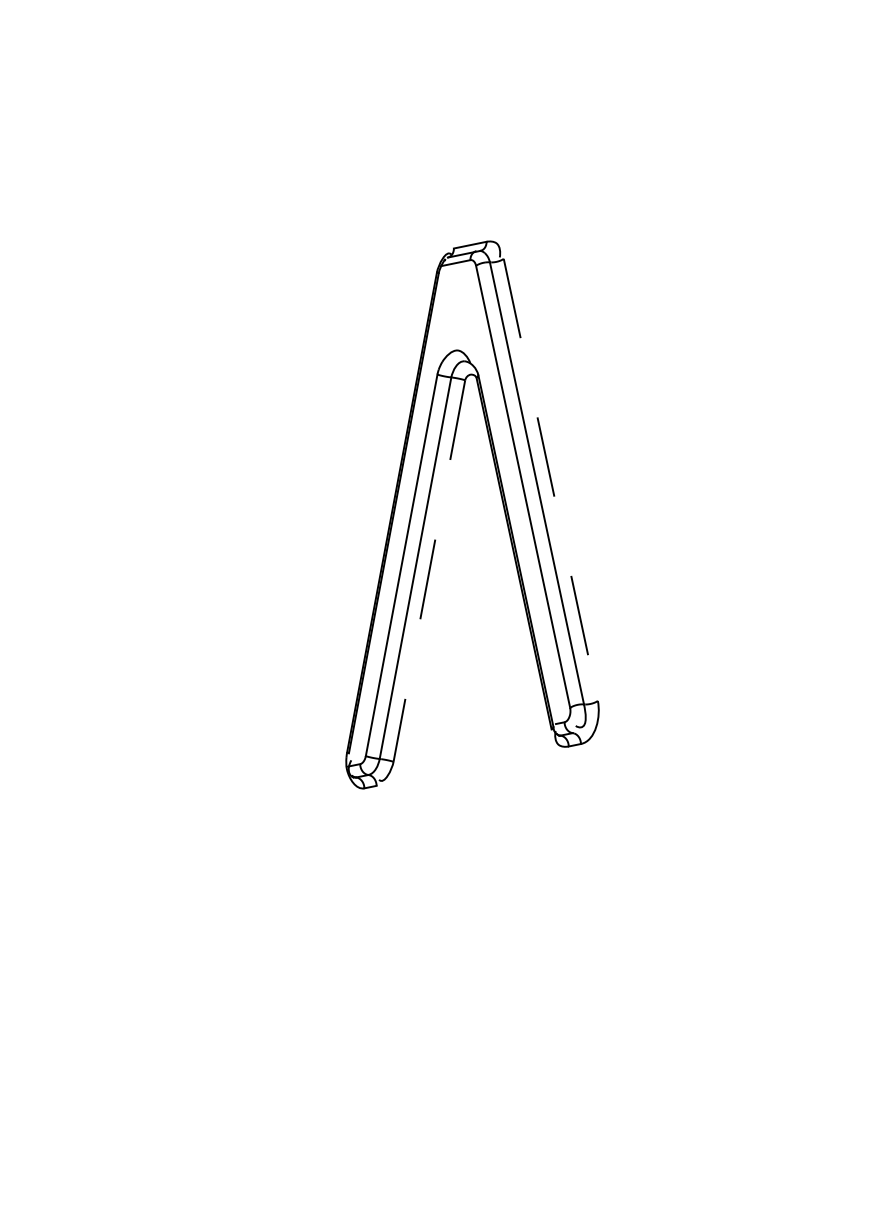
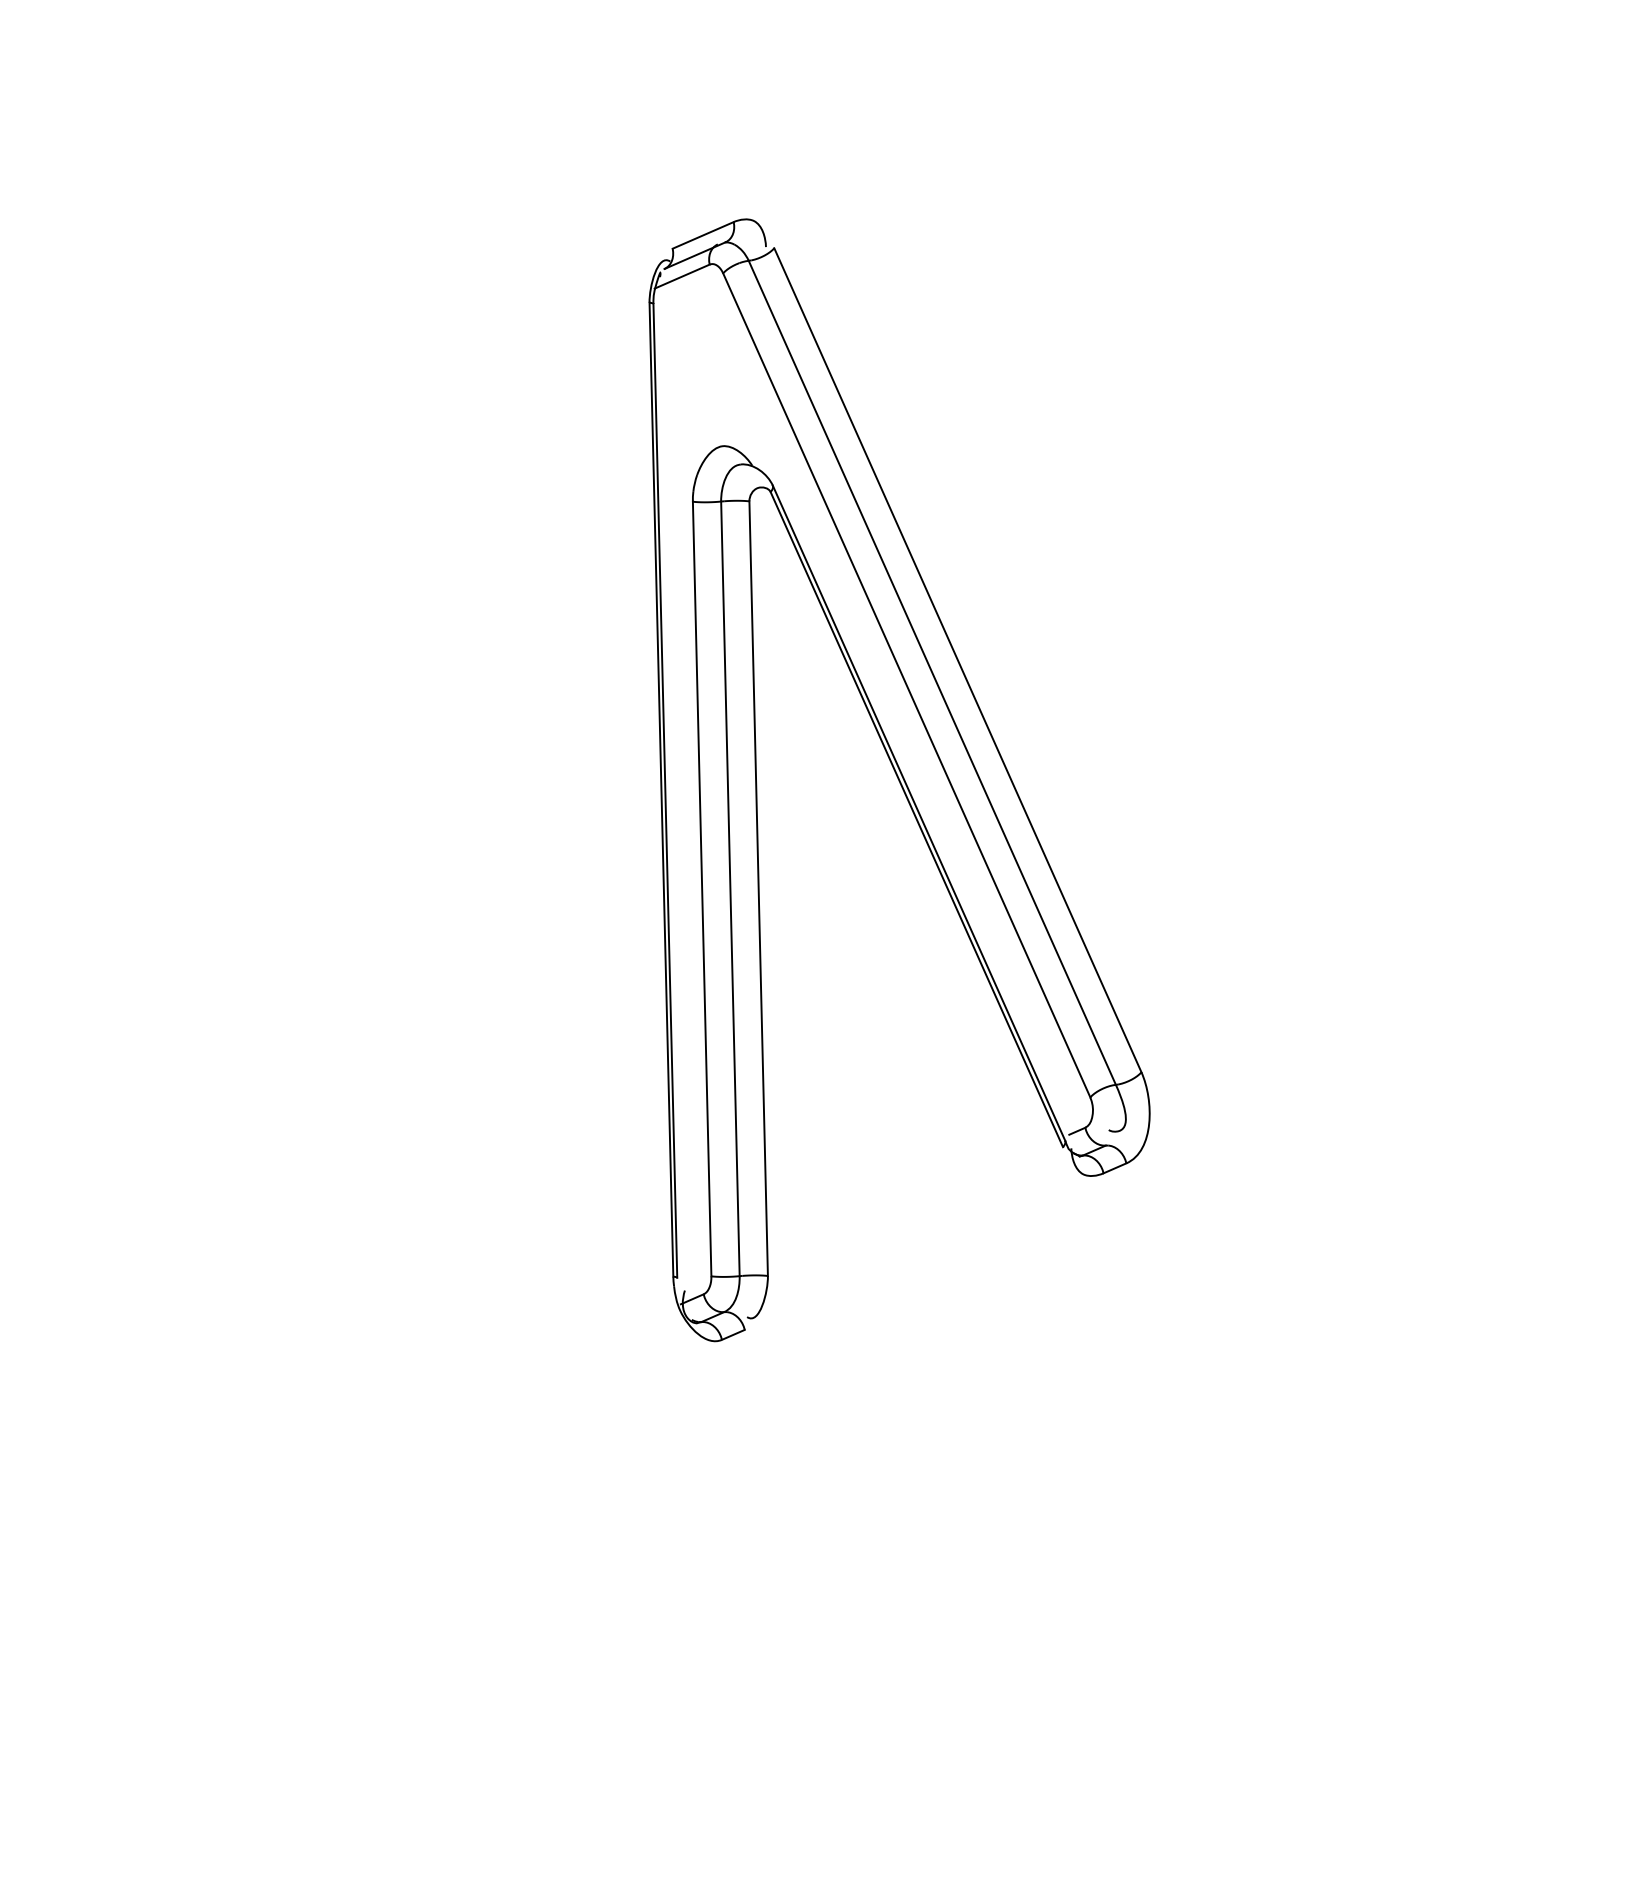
line: (550, 479) -> (957, 659), dashed -> solid
line: (429, 571) -> (759, 889), dashed -> solid

